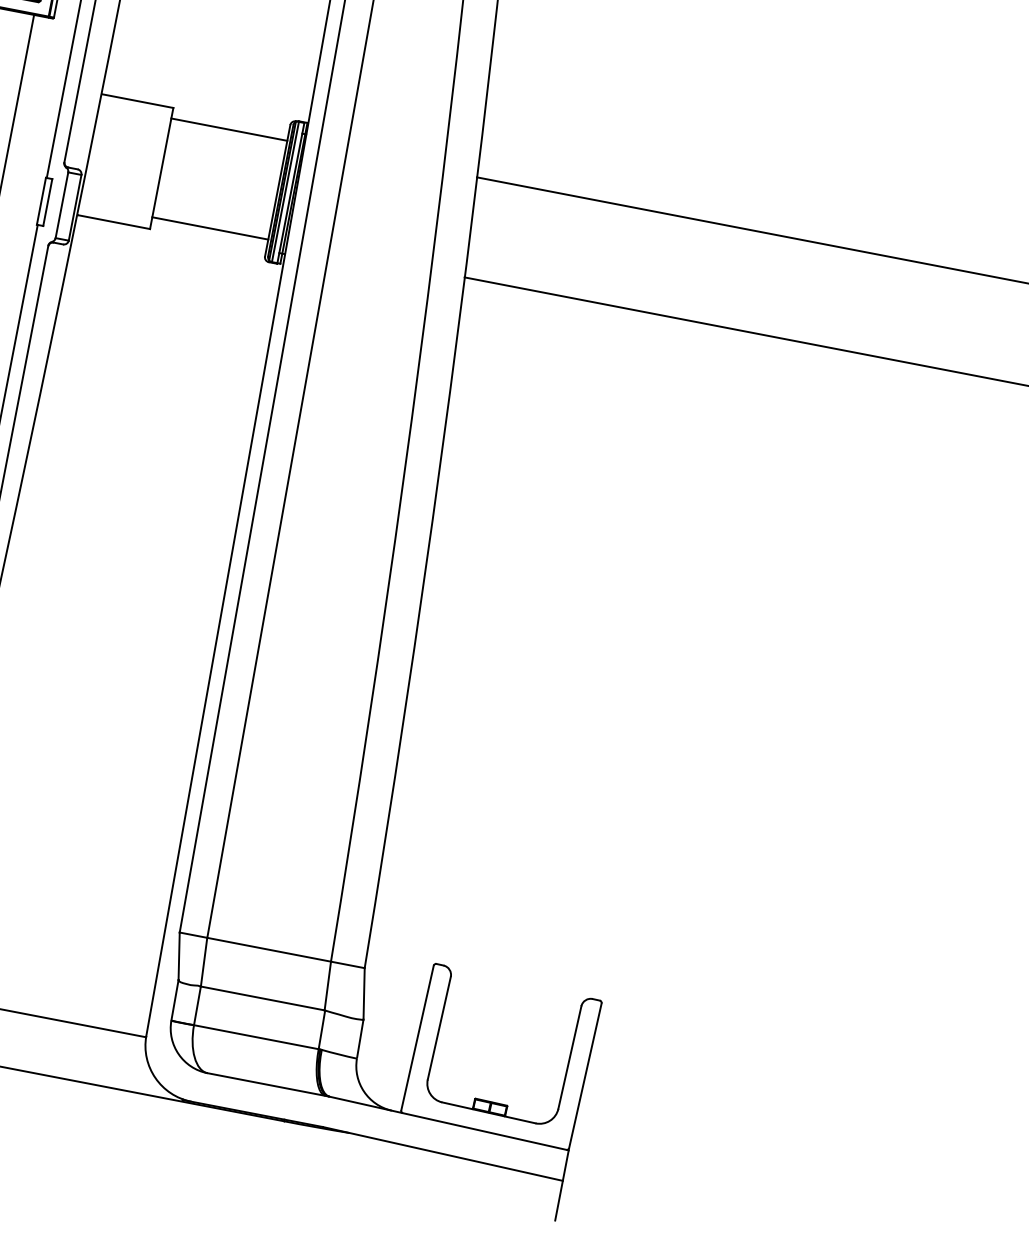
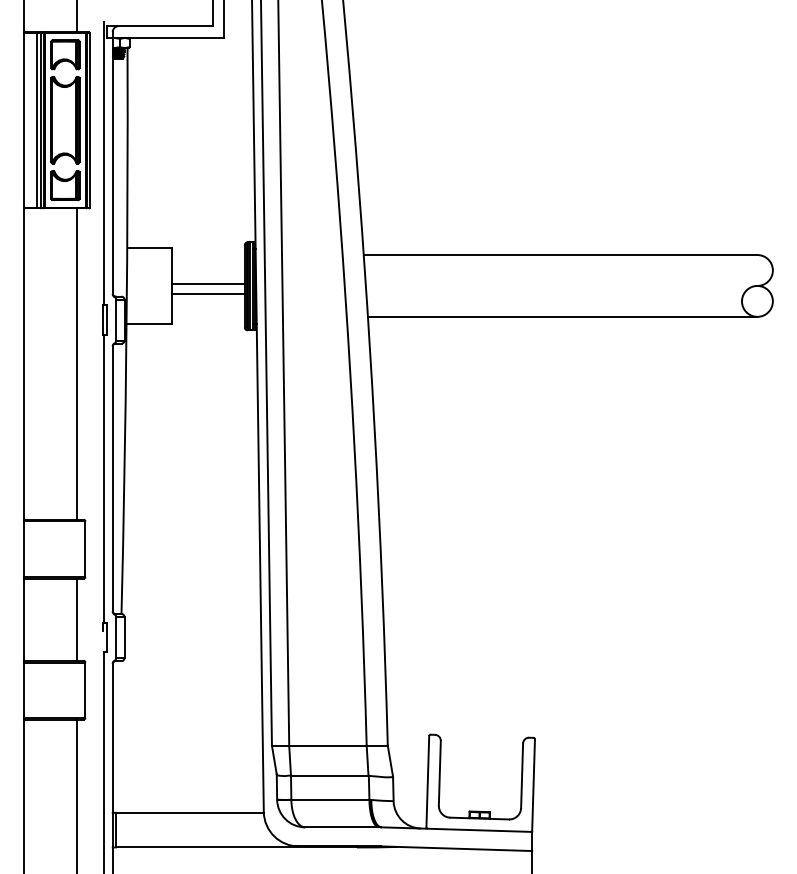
line: (229, 130) -> (208, 294), moved
line: (210, 227) -> (208, 283), moved

